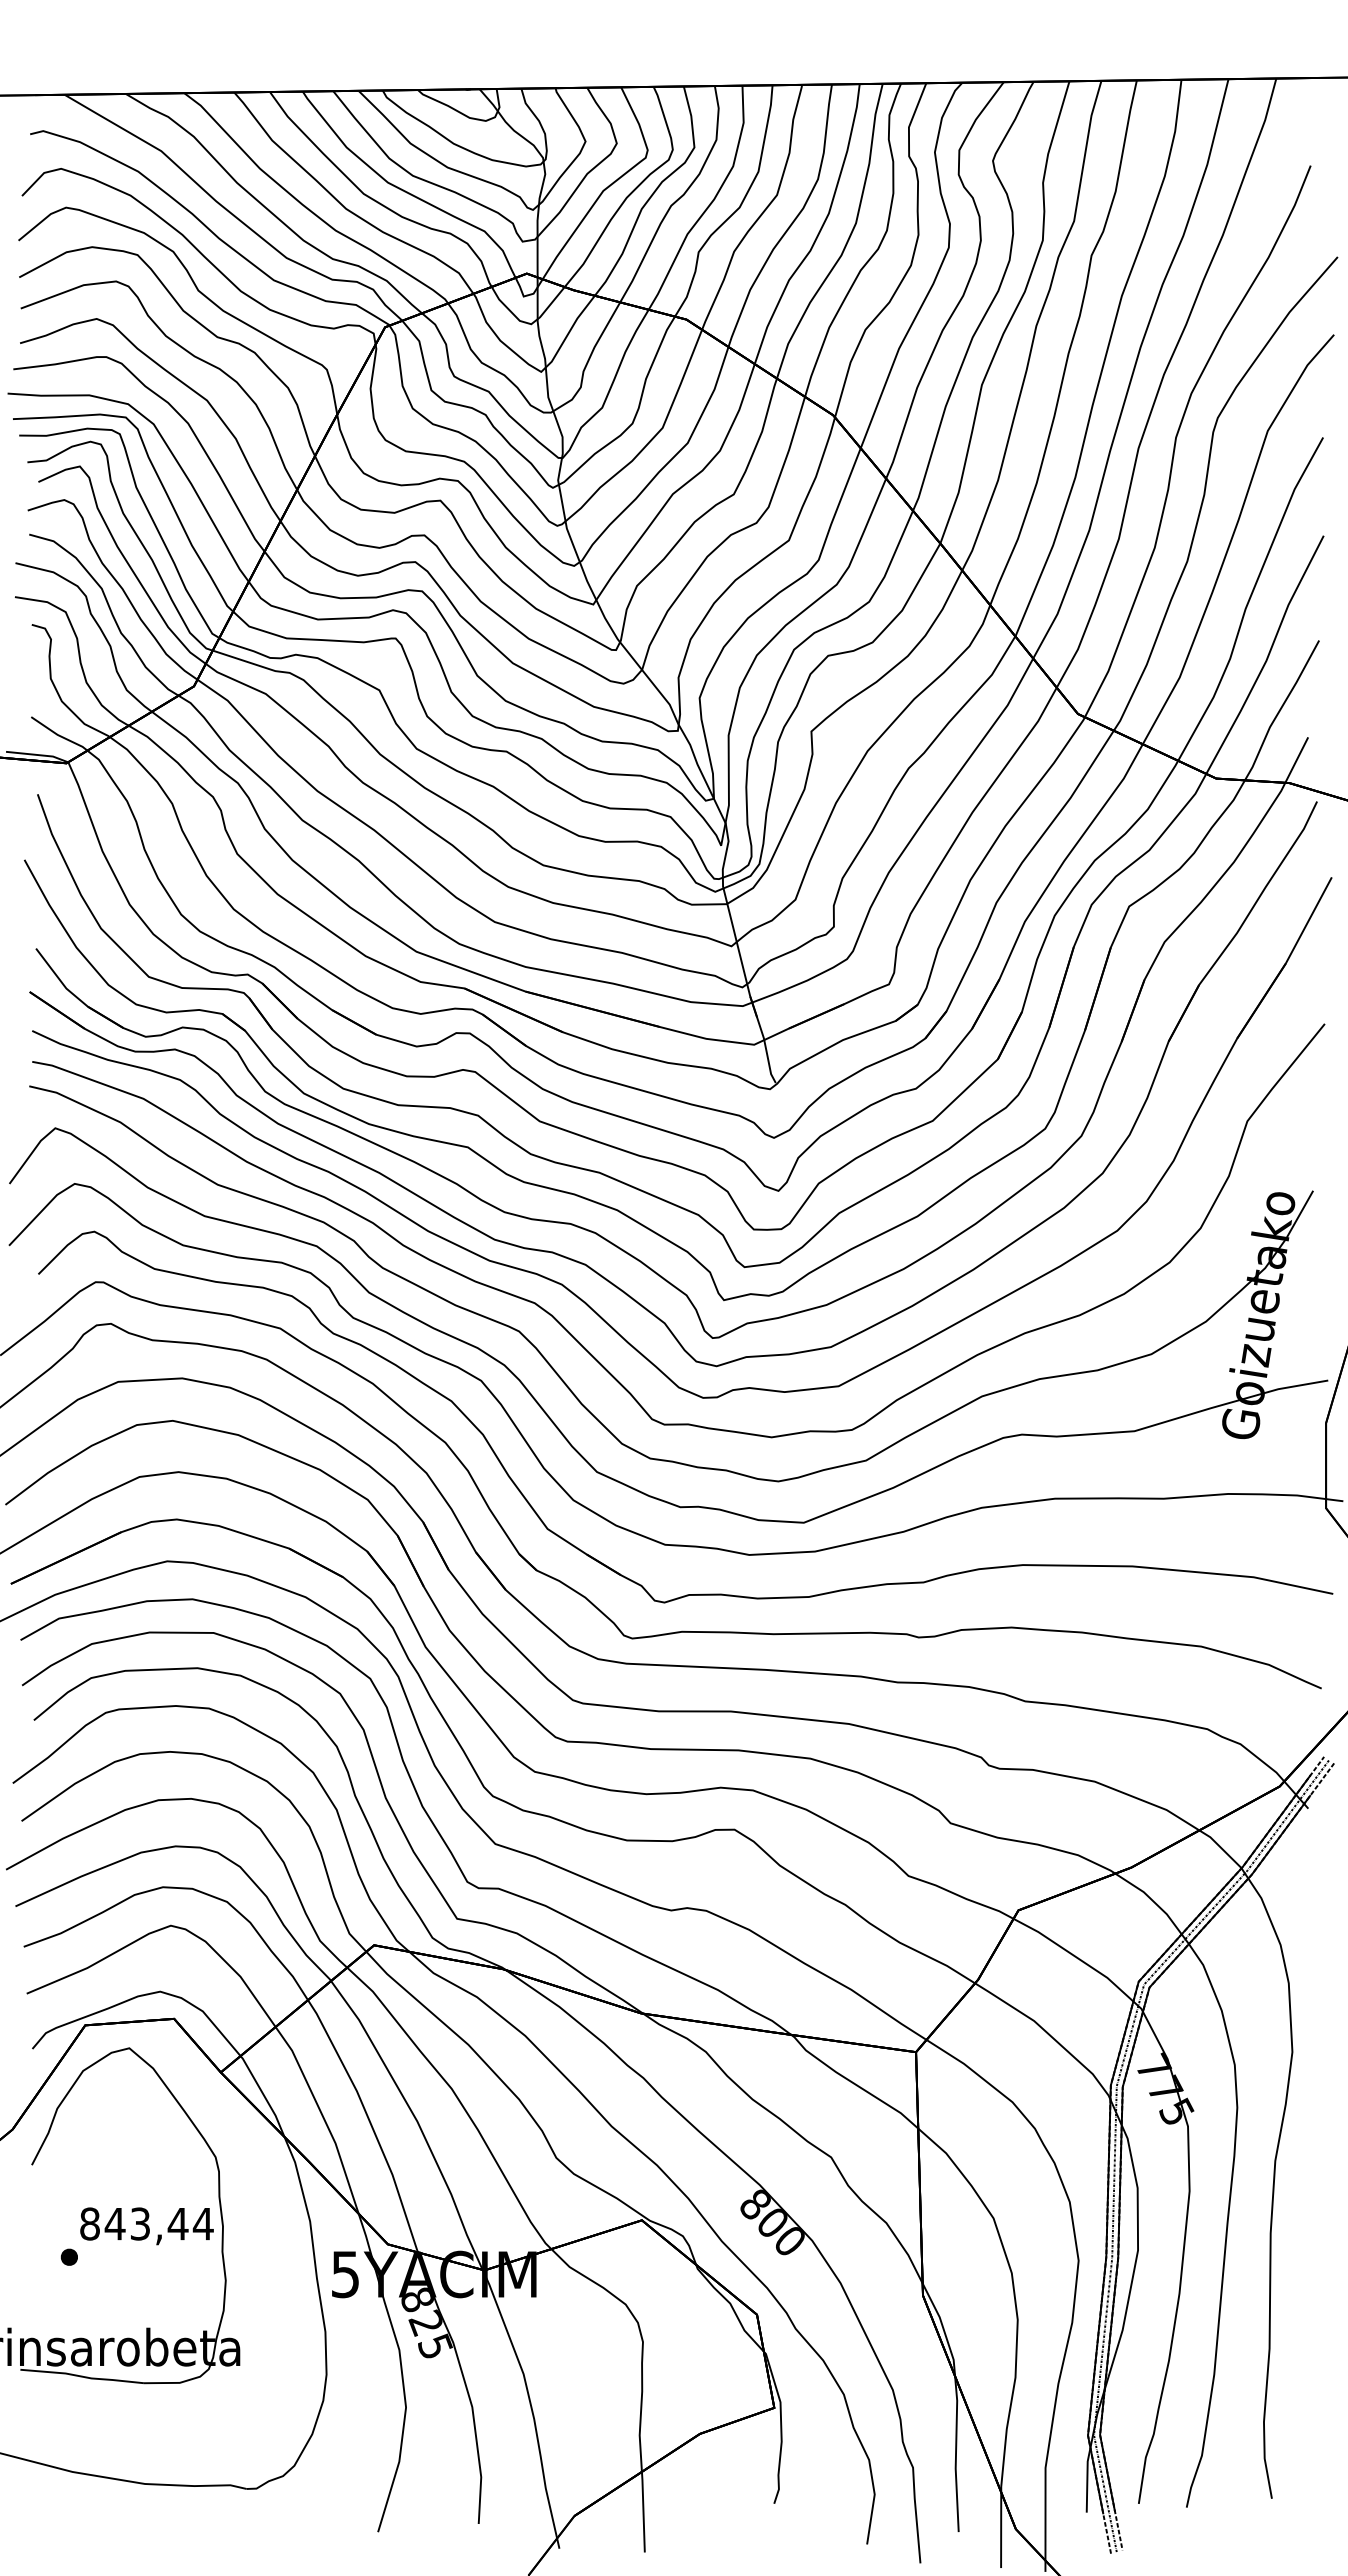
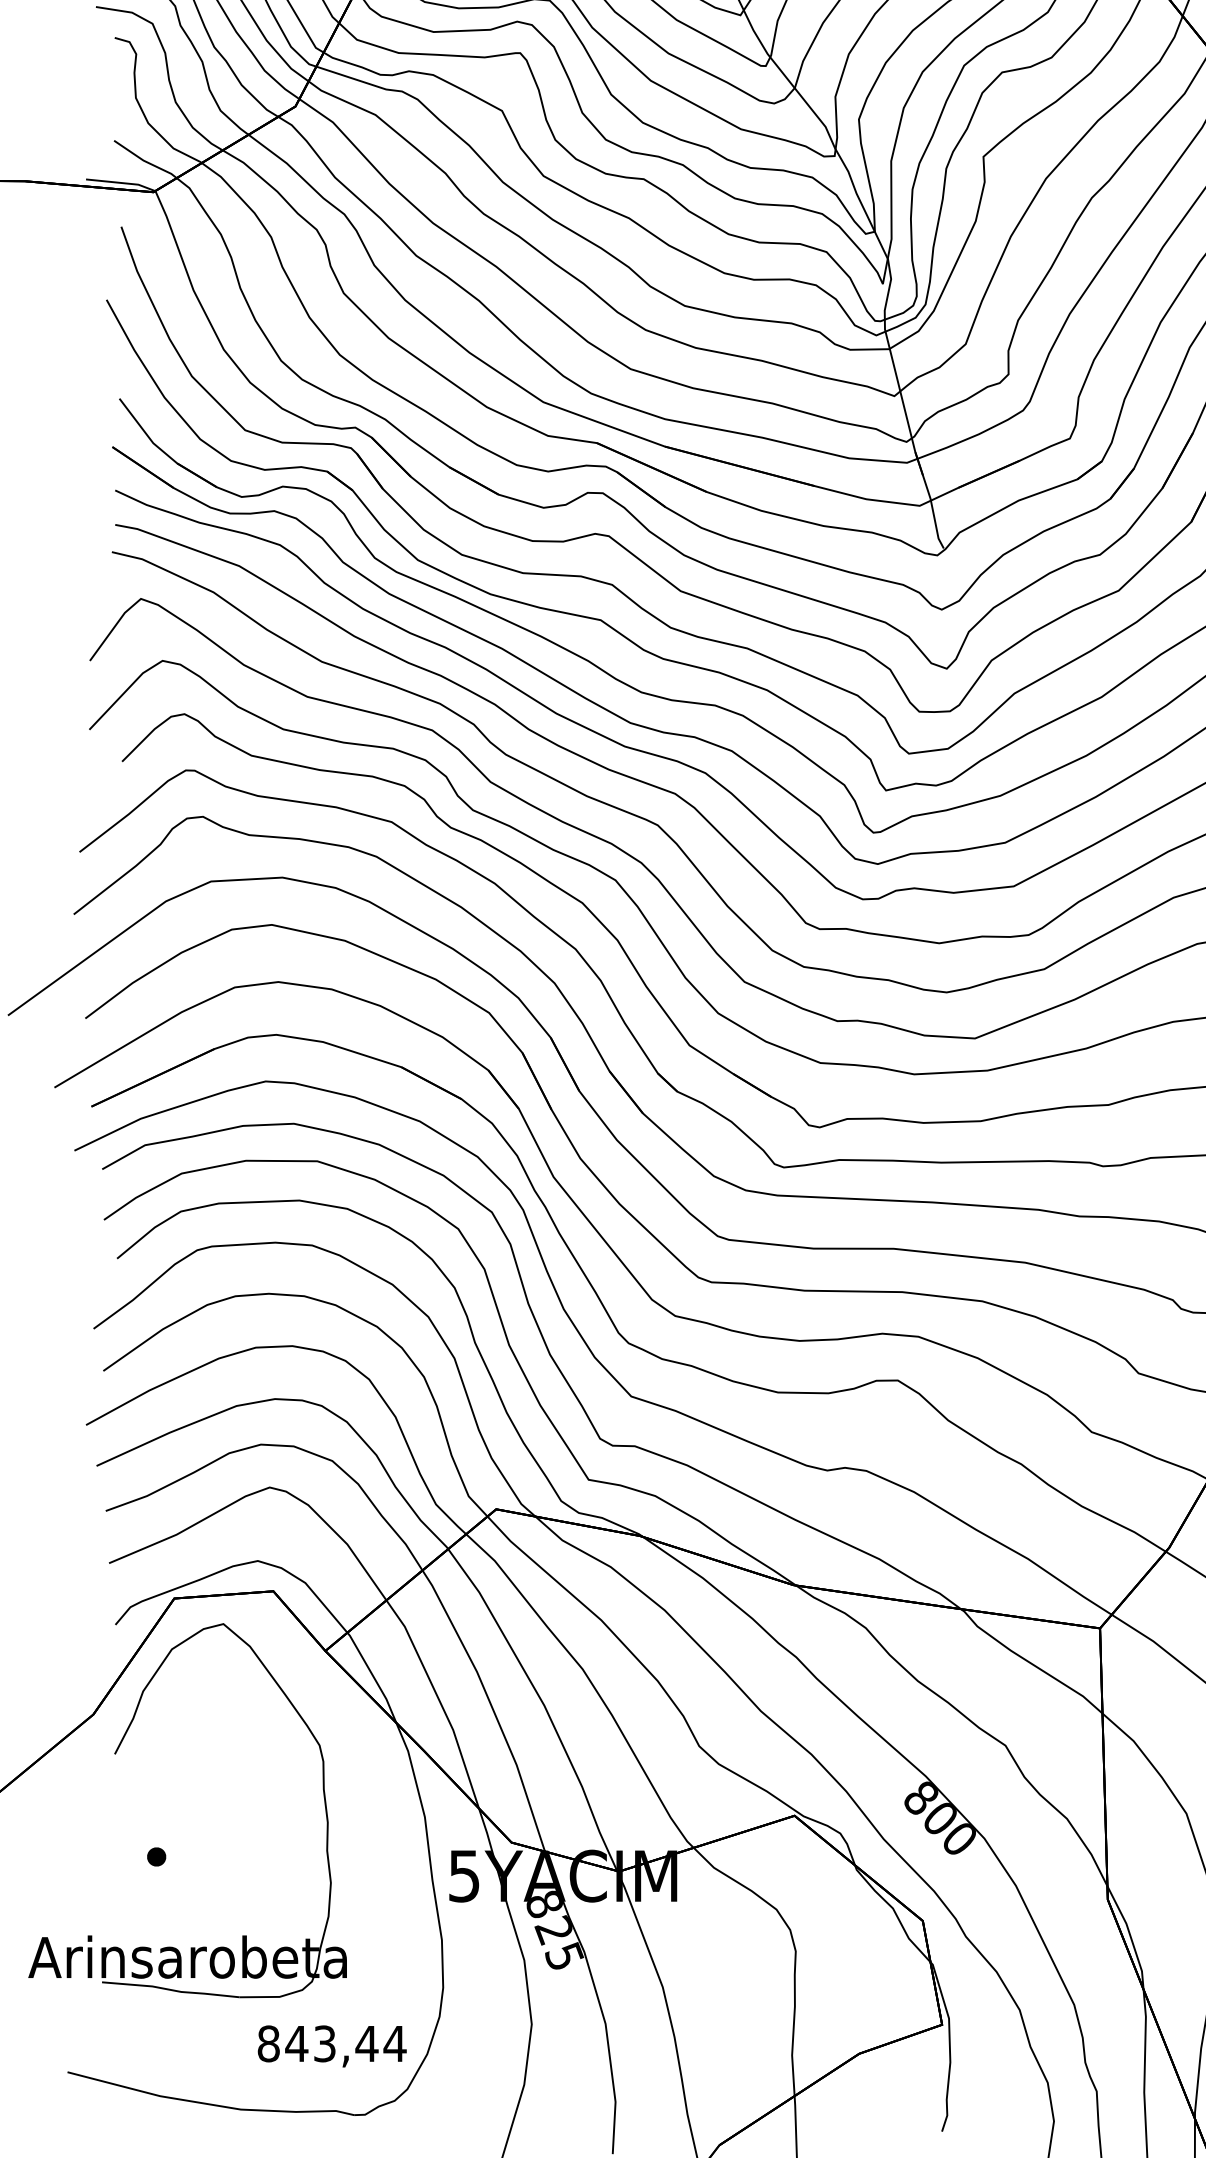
text: (146, 2226) -> (331, 2046), moved

